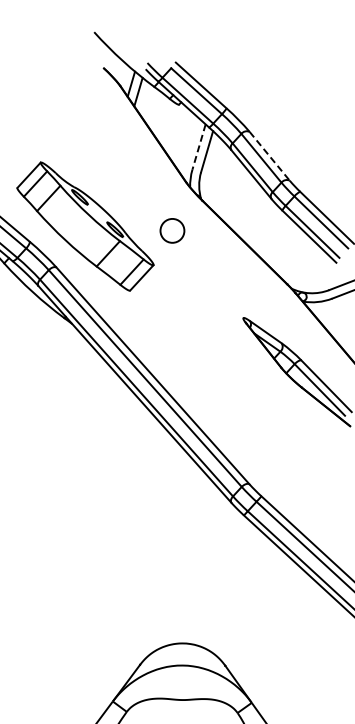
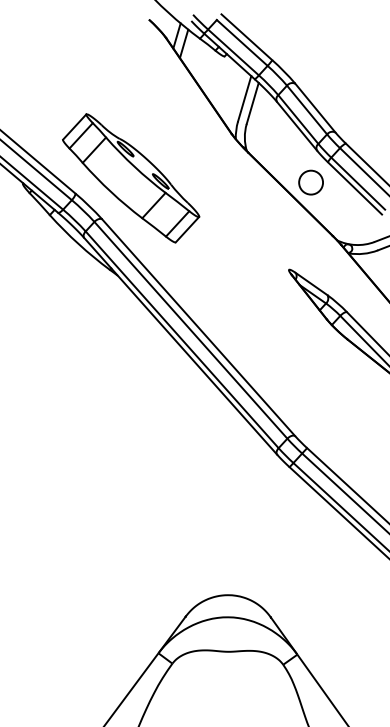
line: (198, 146) -> (244, 98), dashed -> solid
line: (269, 156) -> (315, 108), dashed -> solid
circle: (171, 230) -> (310, 182), moved

